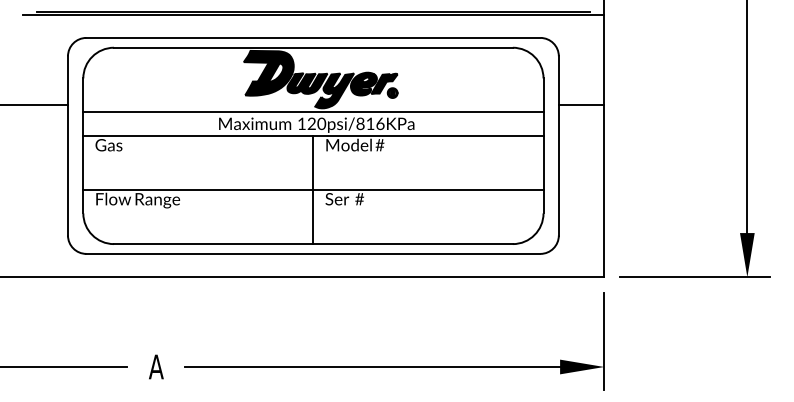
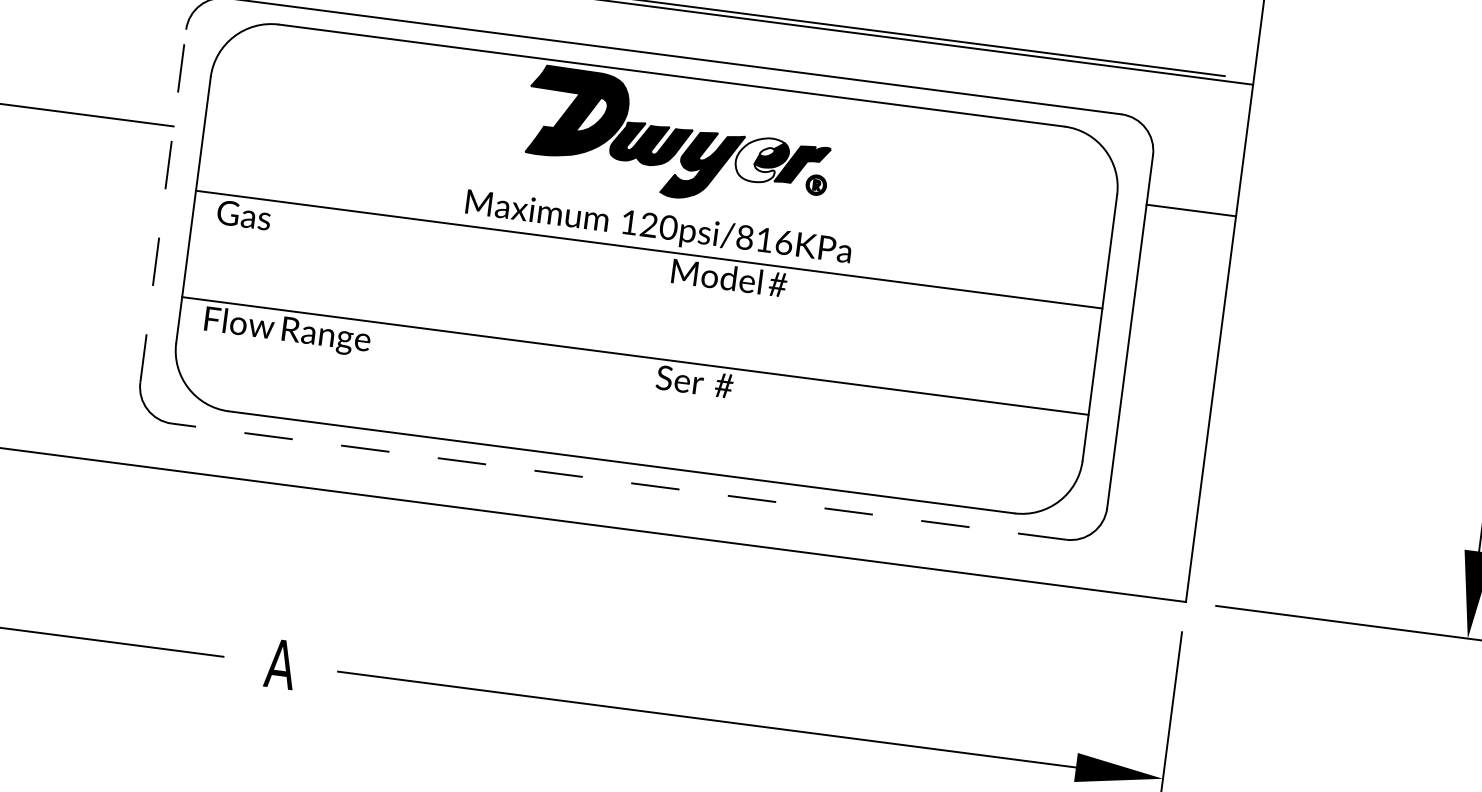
fill: (362, 83) -> (759, 158), removed
line: (581, 105) -> (1191, 210), moved
line: (313, 111) -> (655, 201), removed
line: (67, 145) -> (162, 205), solid -> dashed
line: (313, 190) -> (635, 356), removed
line: (312, 253) -> (617, 480), solid -> dashed

